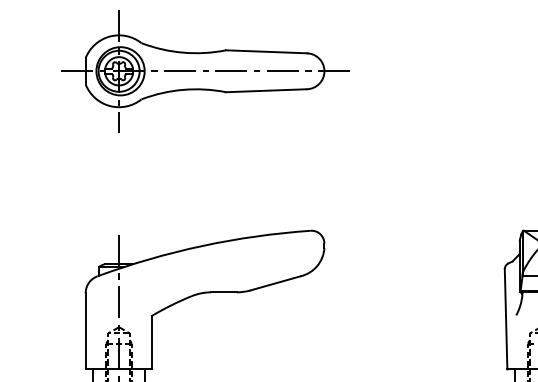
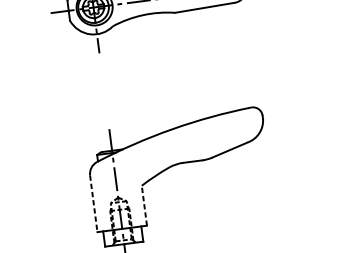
line: (85, 331) -> (93, 204), solid -> dashed
line: (152, 342) -> (144, 205), solid -> dashed

